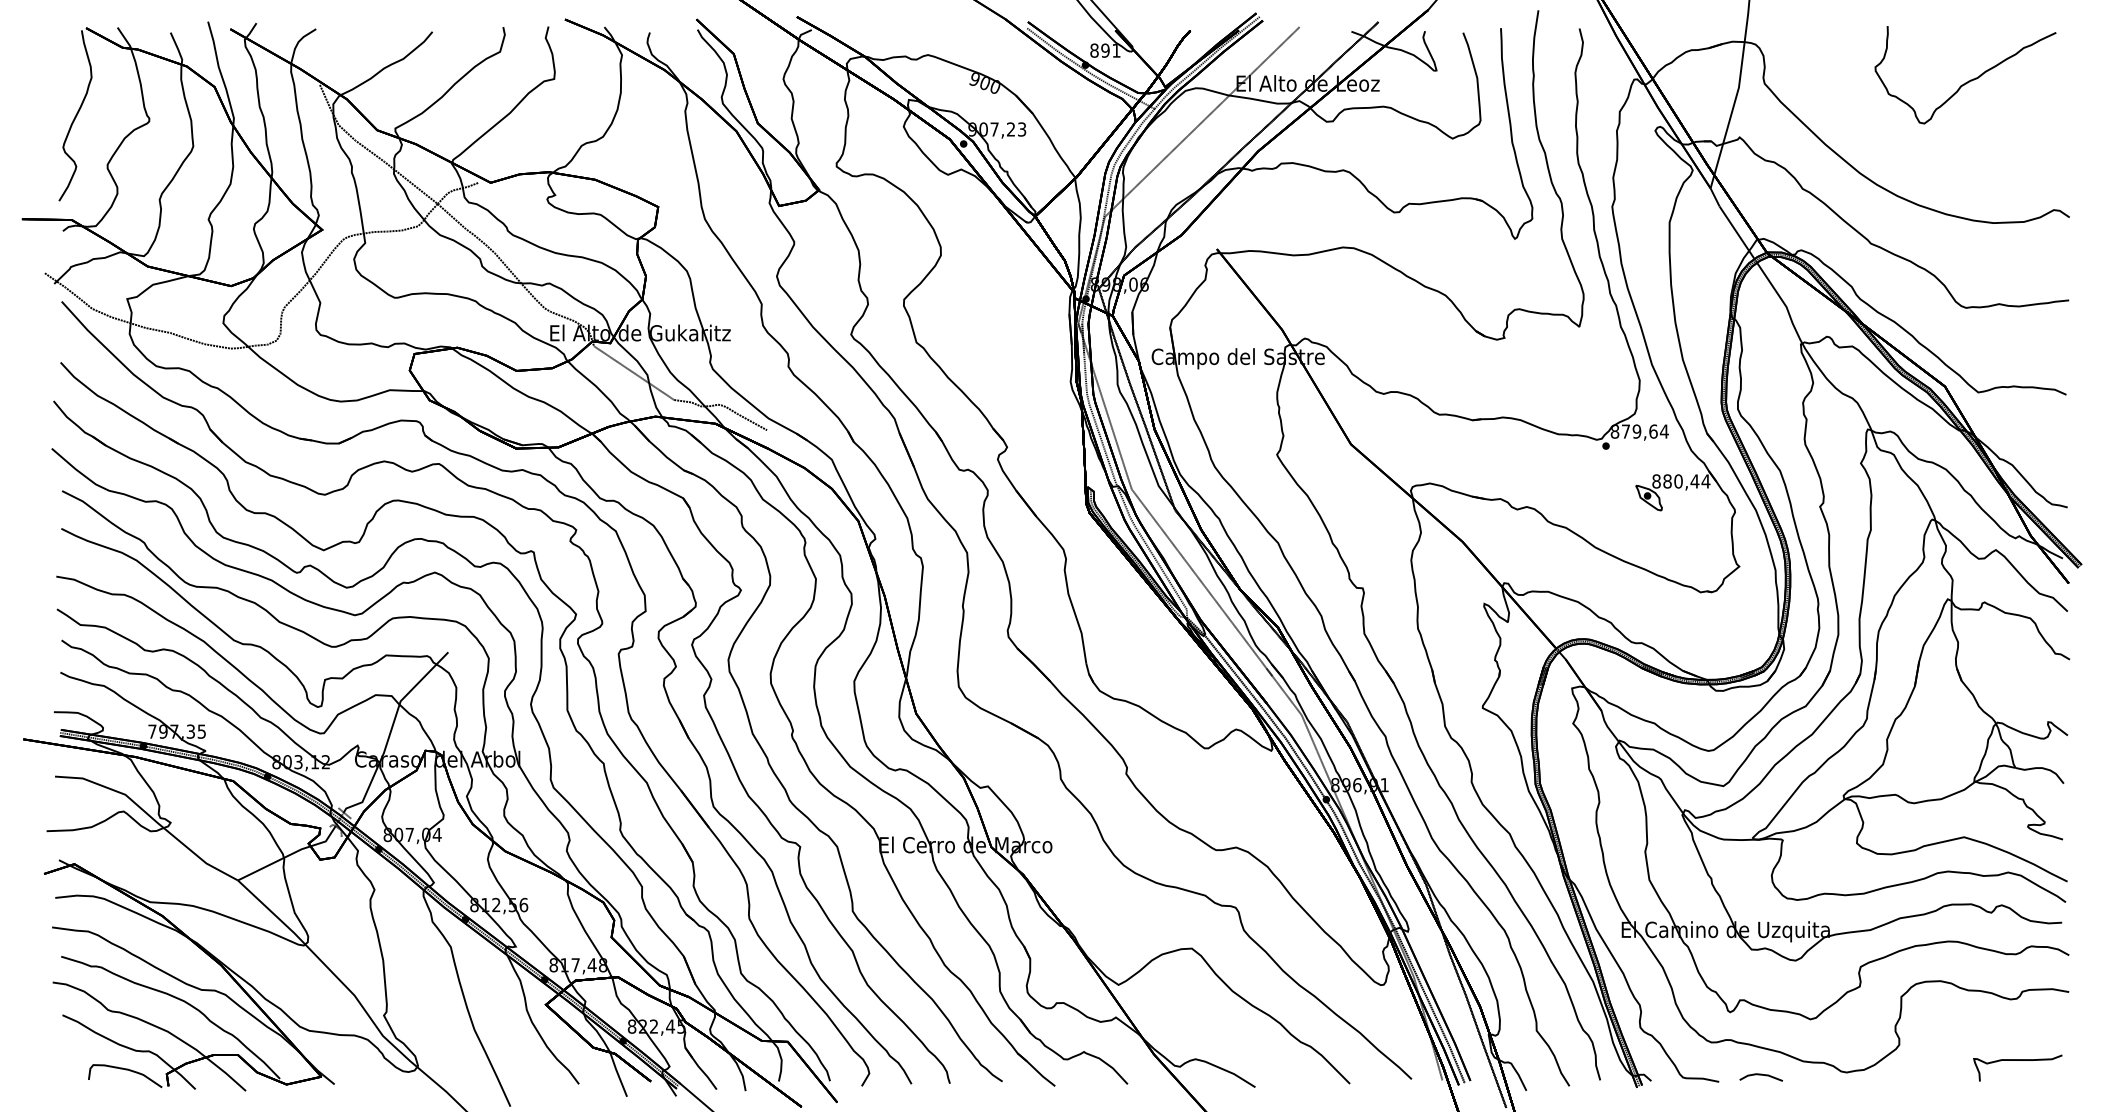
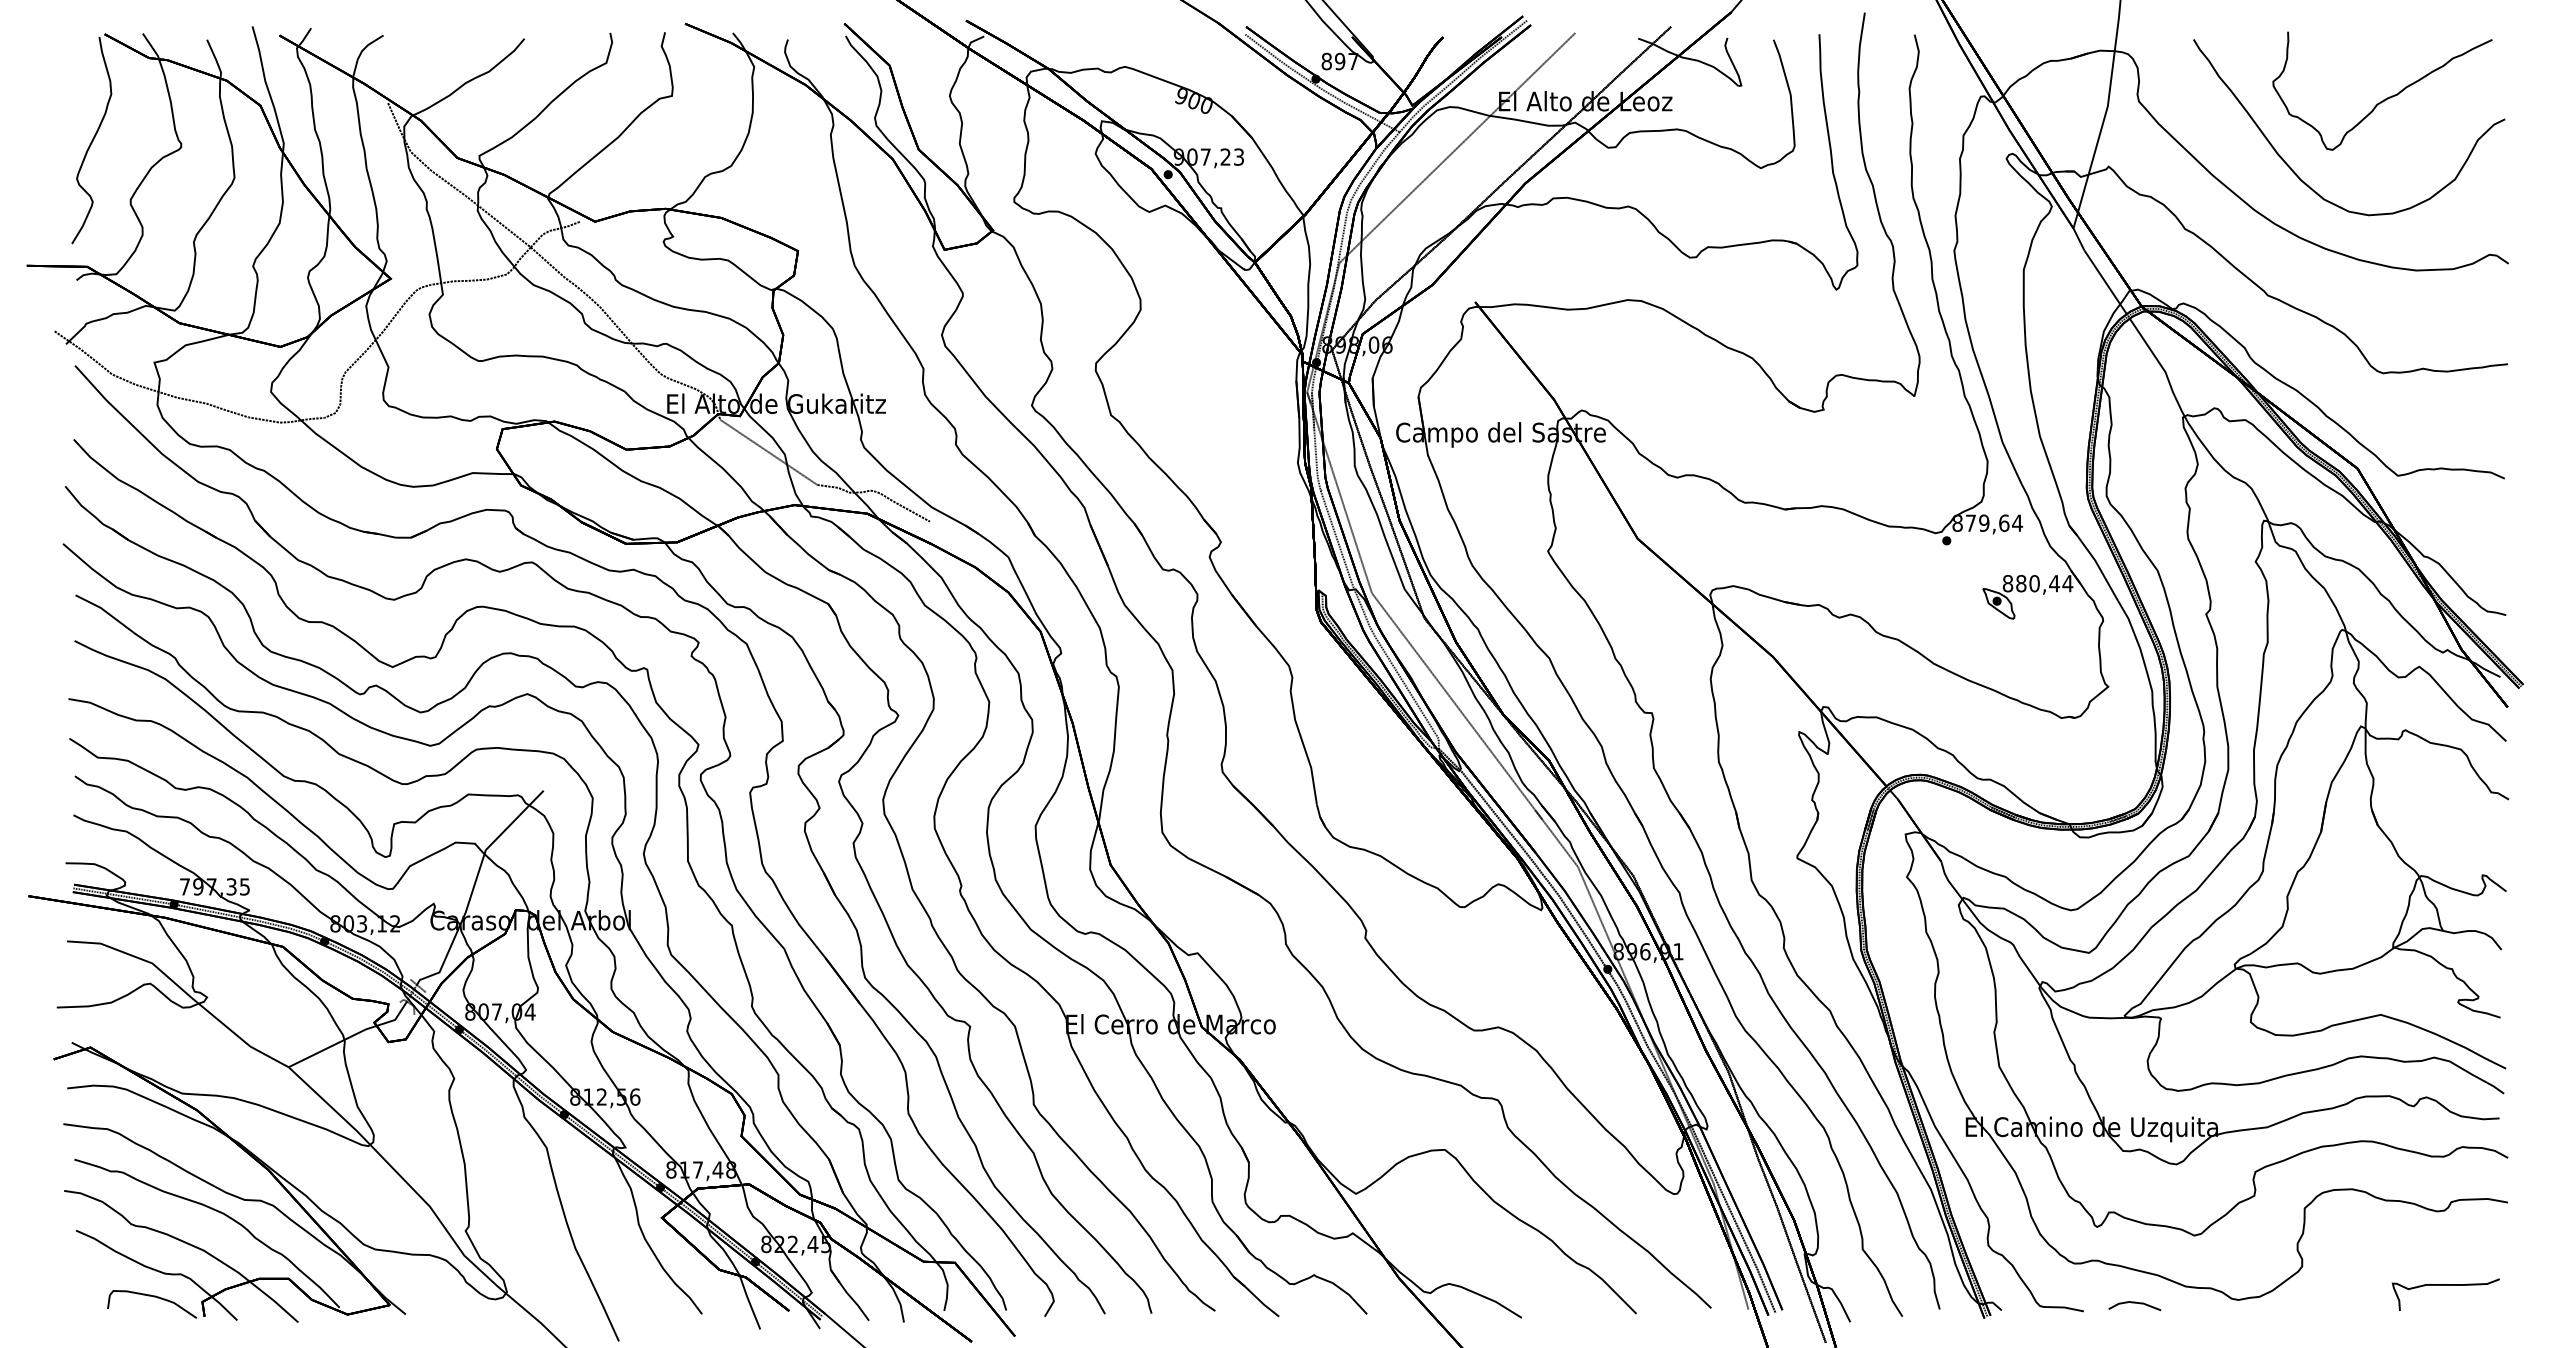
text: (1116, 50) -> (1353, 61), 891 -> 897
part: (1897, 145) -> (2299, 176), added

